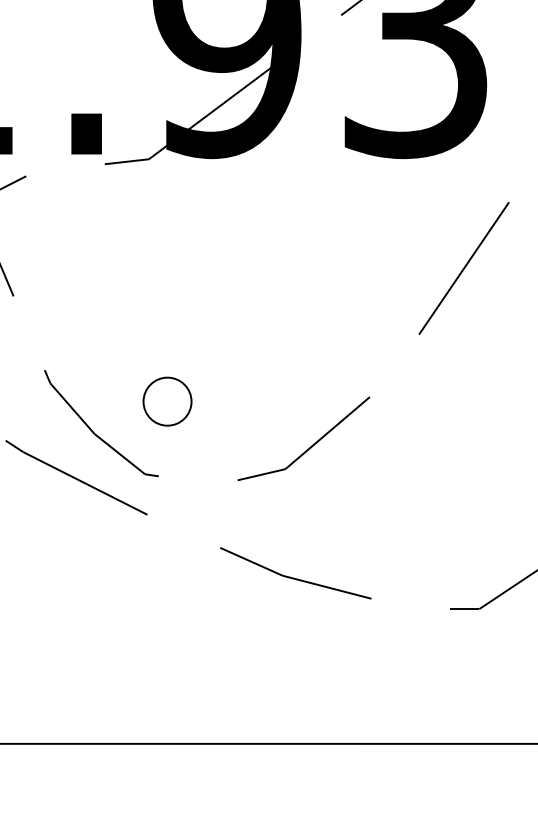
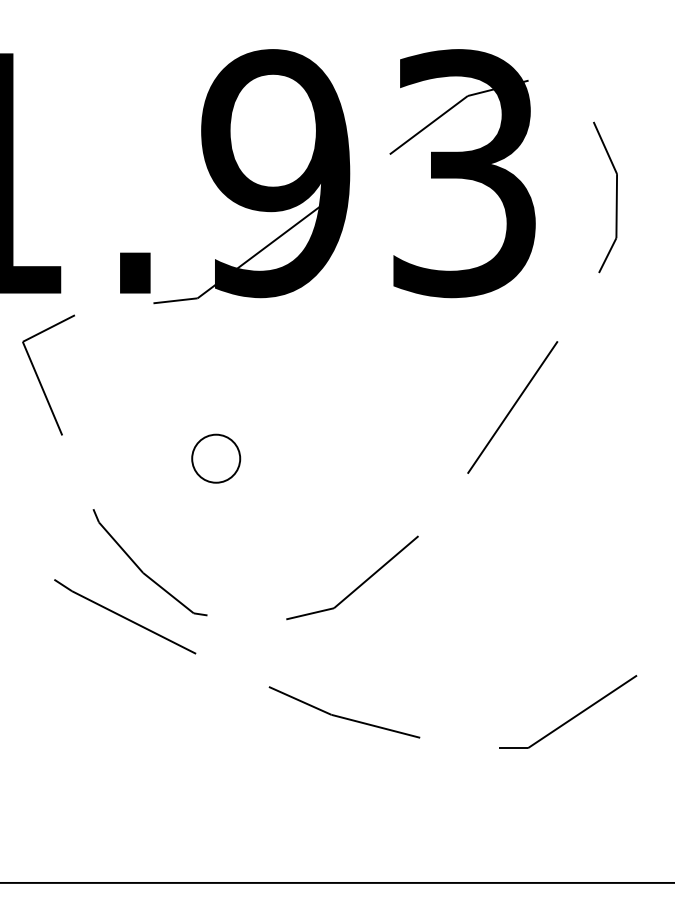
part: (167, 401) -> (216, 458), moved

